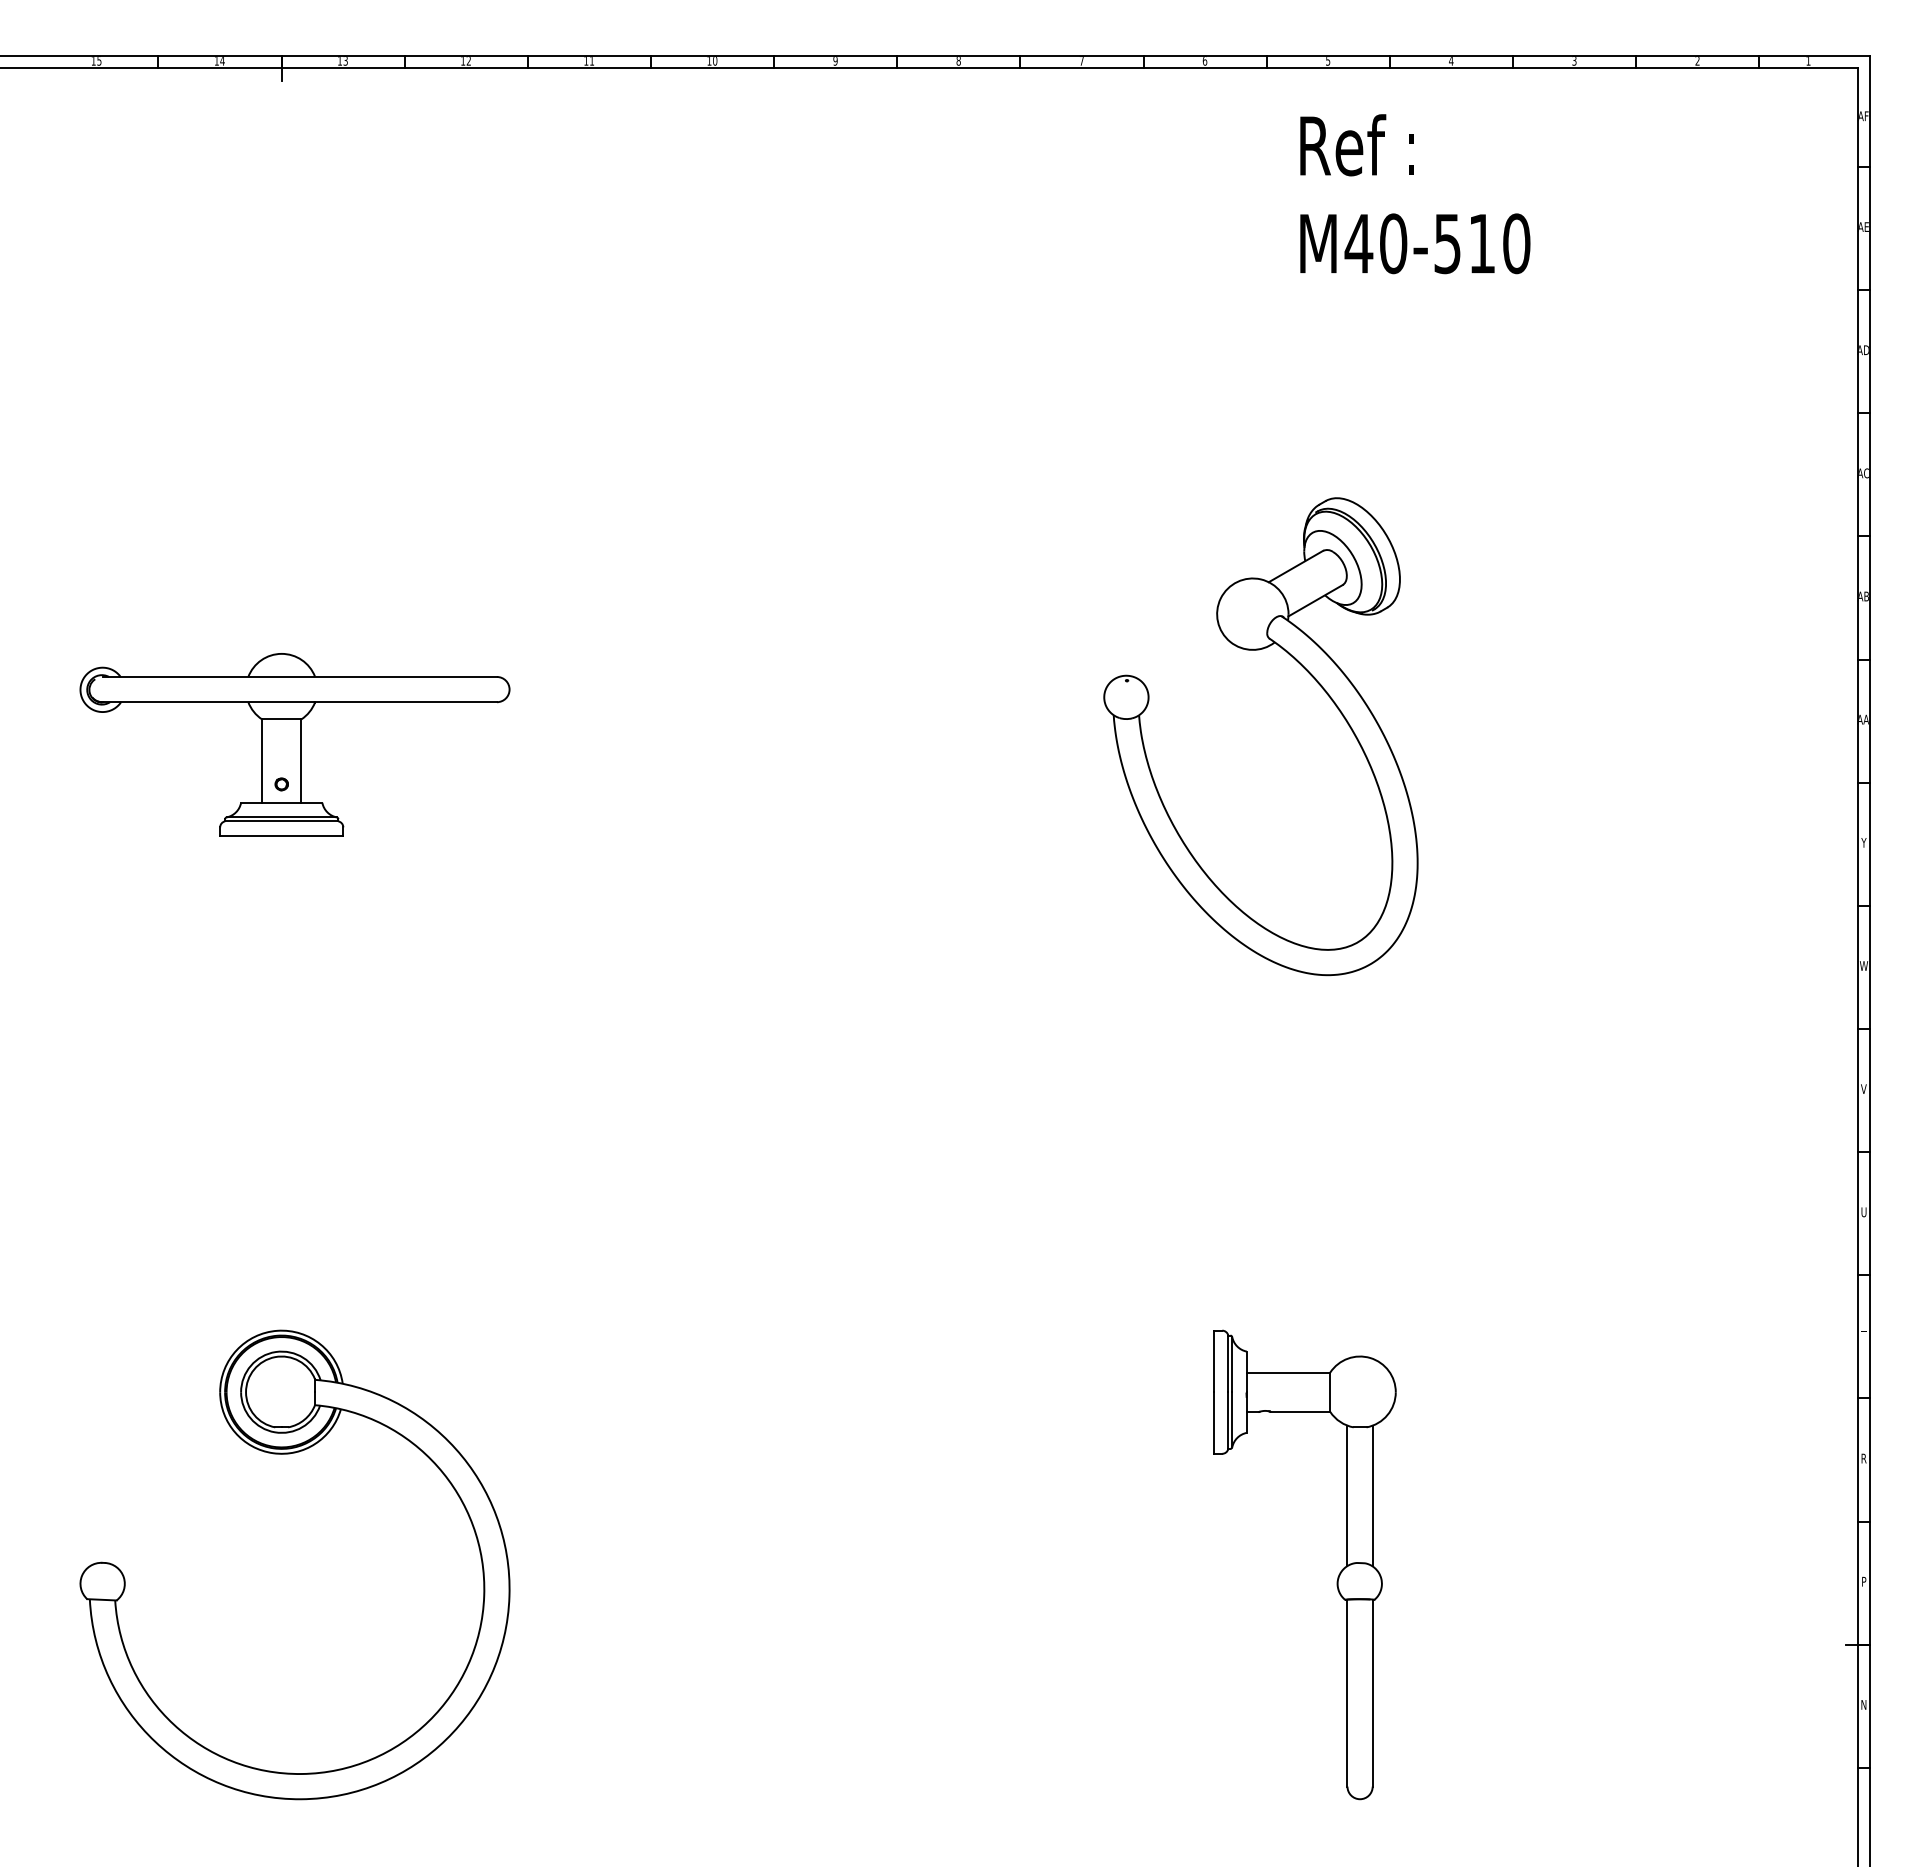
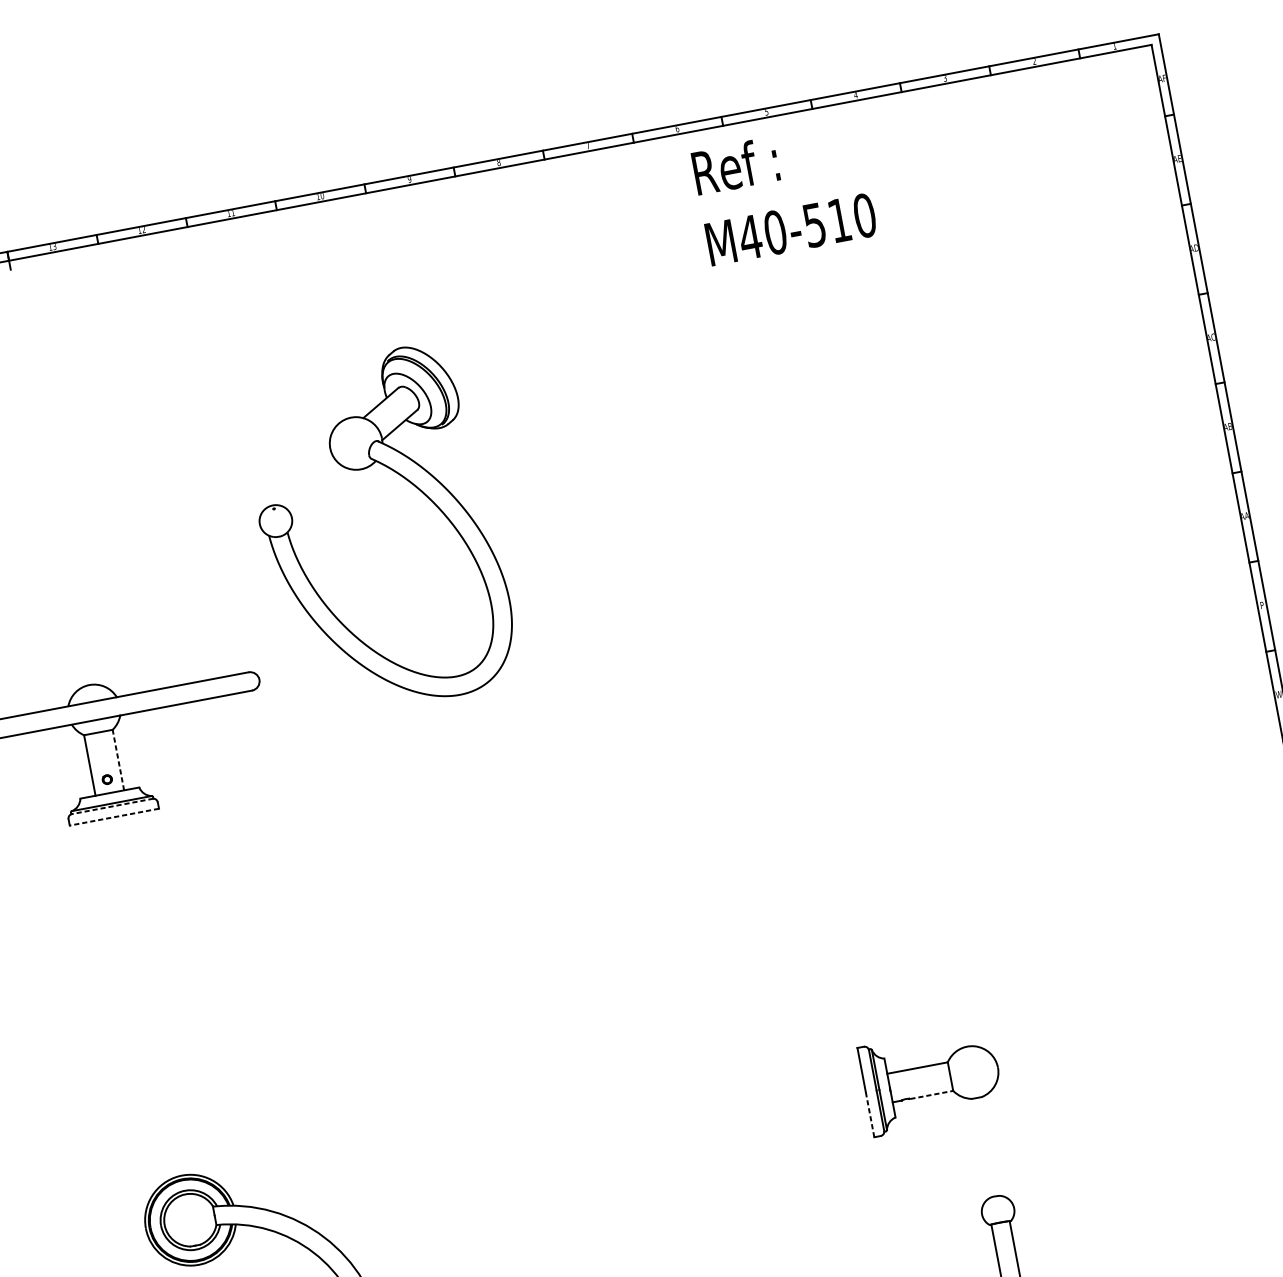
text: (1415, 194) -> (784, 193), moved
part: (1316, 682) -> (411, 484), moved
line: (301, 761) -> (118, 760), solid -> dashed
line: (281, 821) -> (112, 806), solid -> dashed
line: (281, 836) -> (114, 817), solid -> dashed
text: (1863, 842) -> (1261, 605), Y -> P
line: (1300, 1411) -> (931, 1094), solid -> dashed
line: (1213, 1423) -> (870, 1115), solid -> dashed
line: (1347, 1495) -> (977, 1149), removed
line: (1372, 1495) -> (995, 1145), removed

